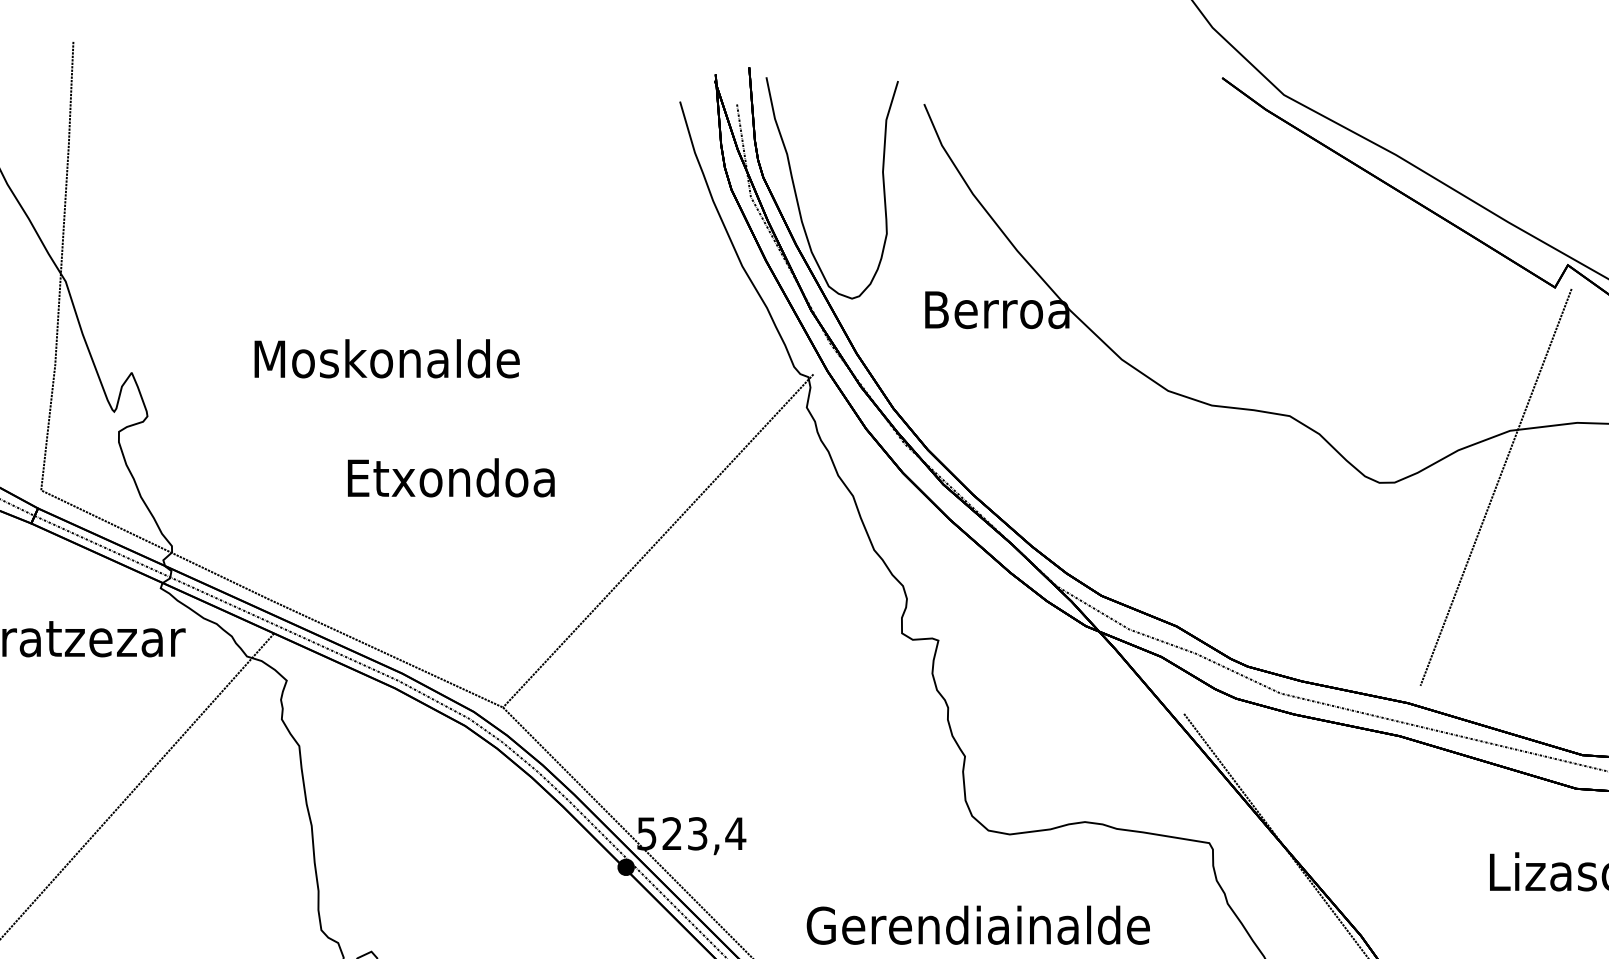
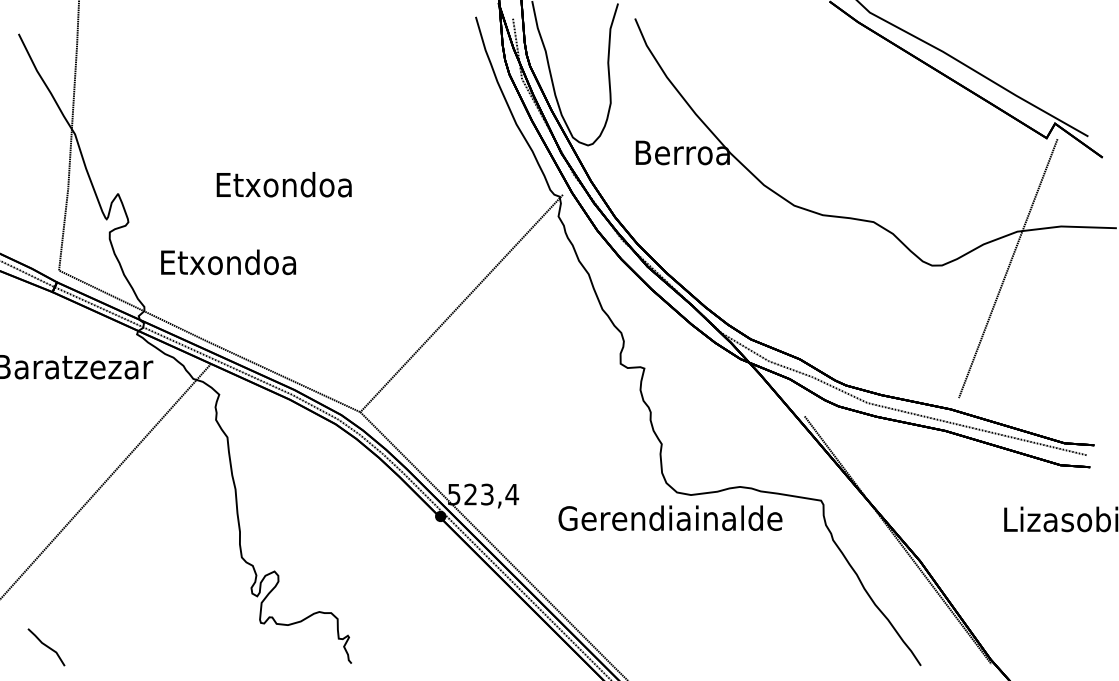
text: (386, 358) -> (284, 184), Moskonalde -> Etxondoa
text: (451, 478) -> (228, 262), moved
text: (978, 924) -> (670, 517), moved

